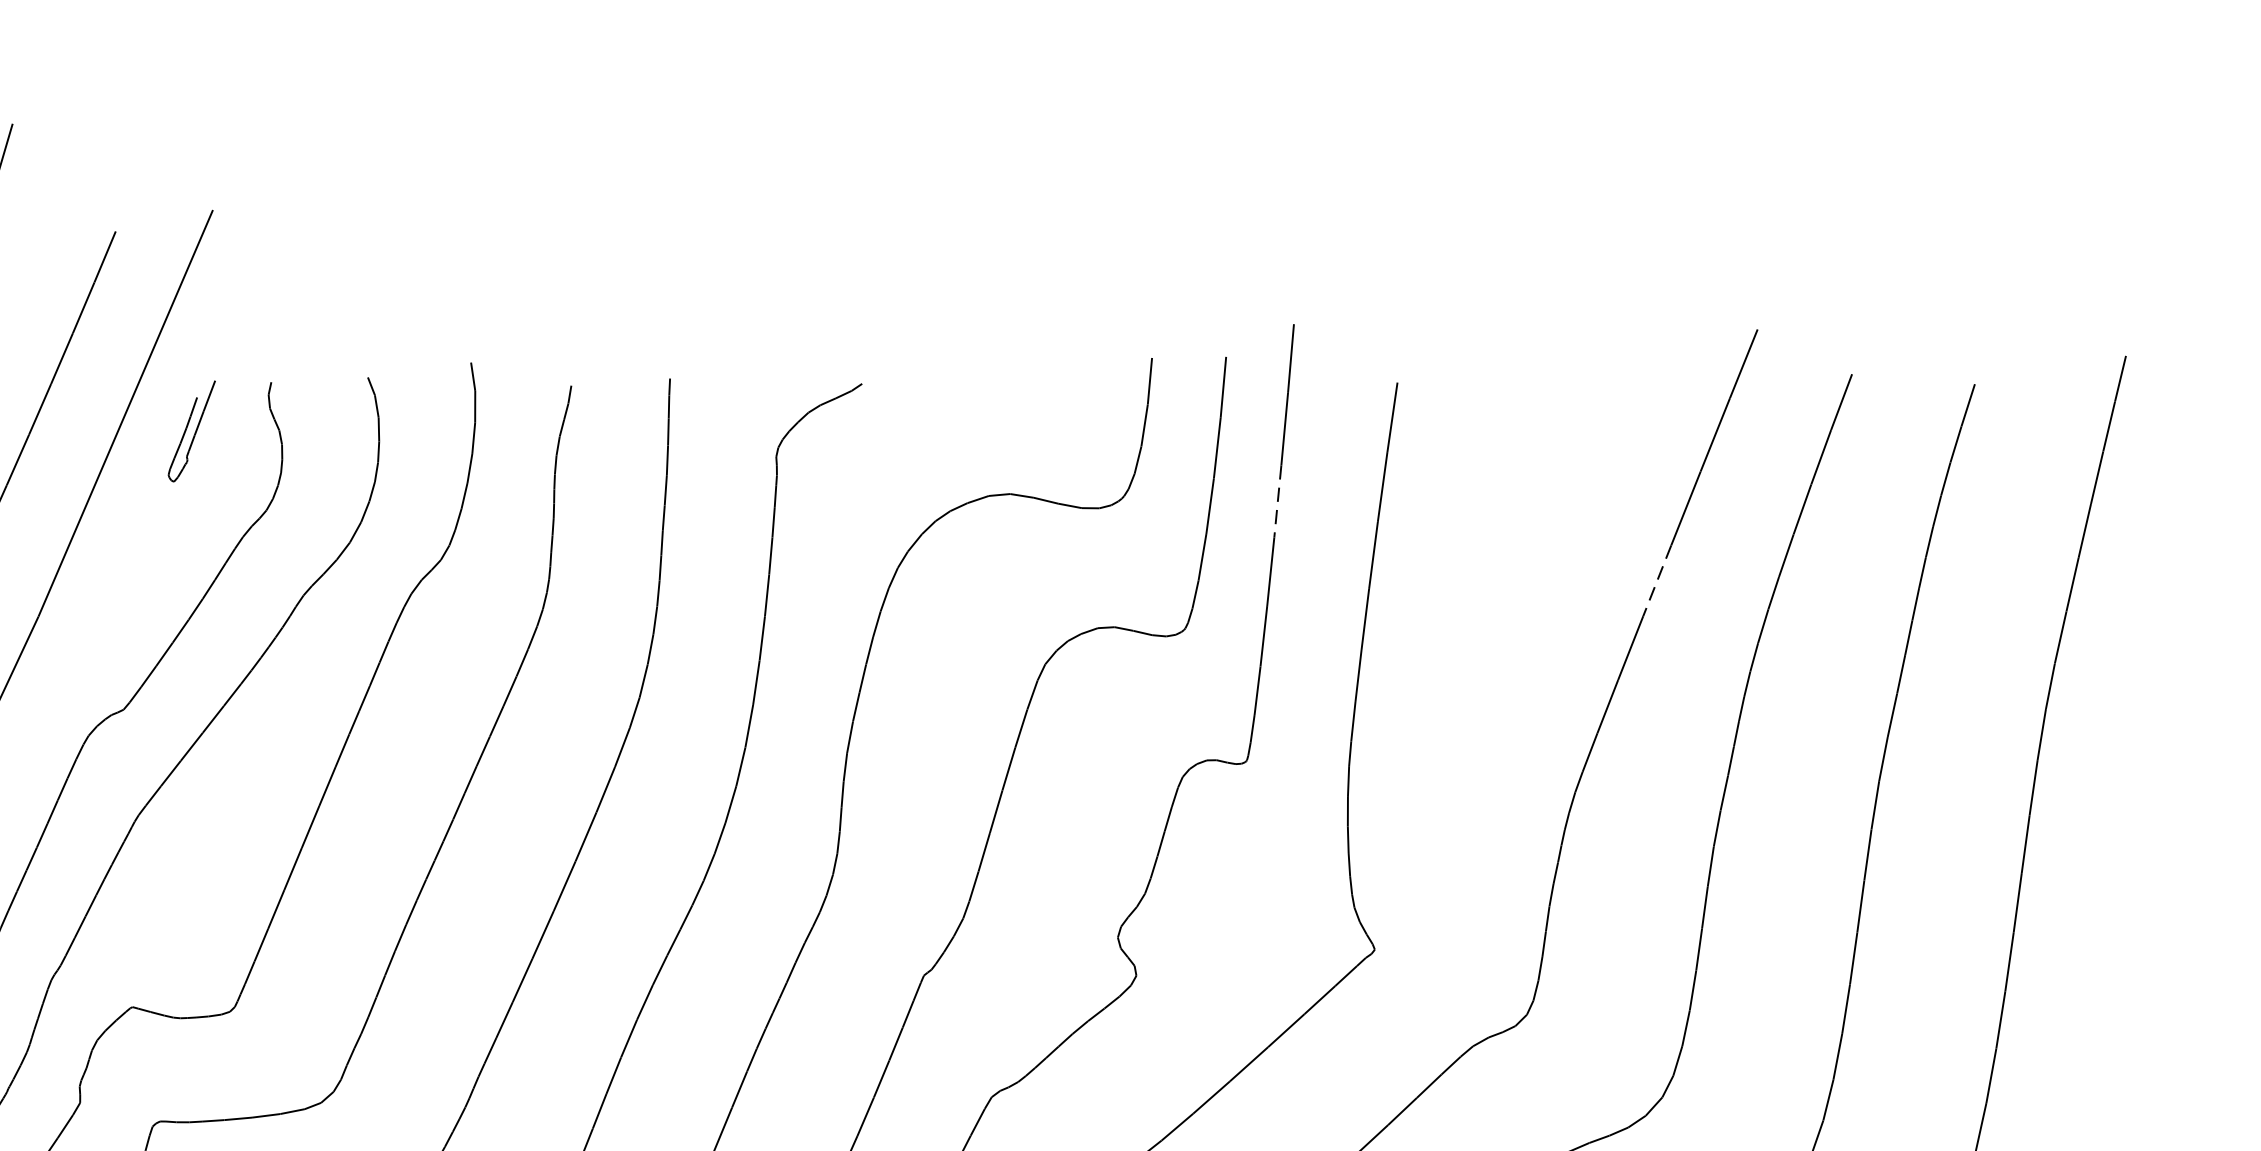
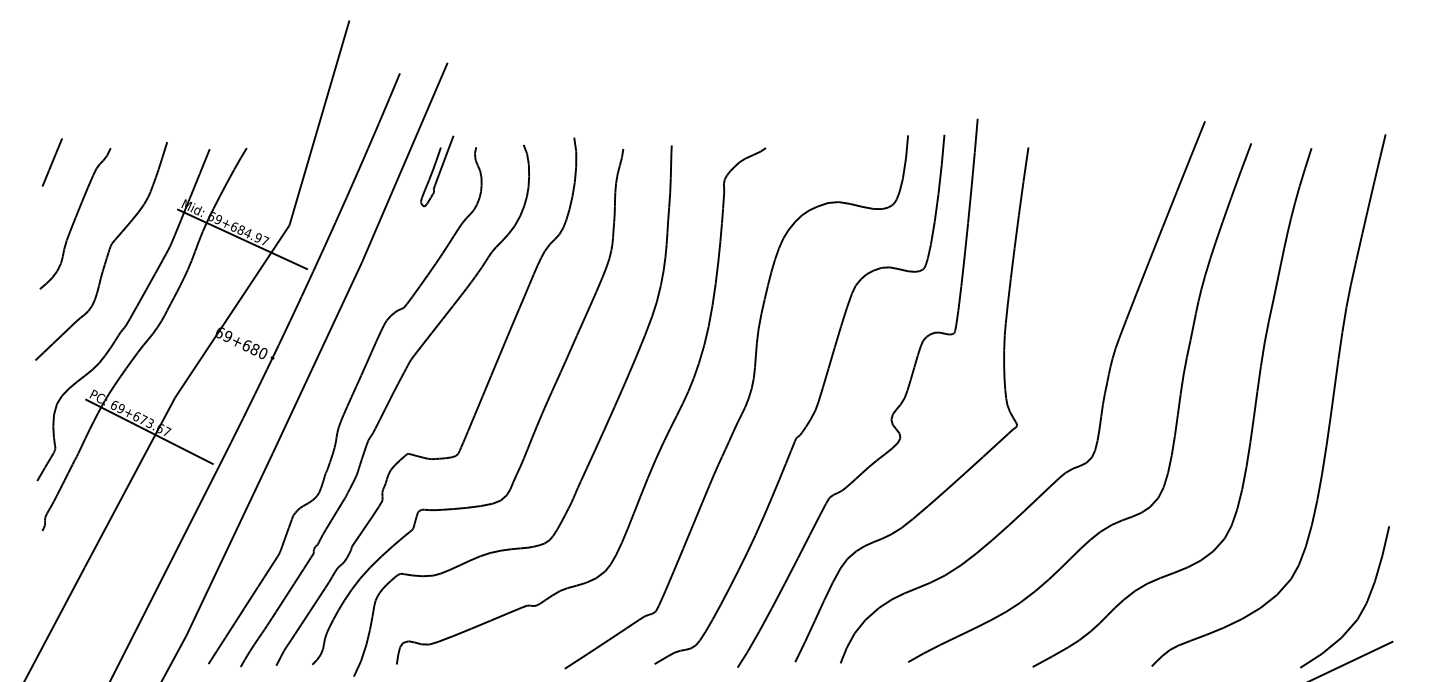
part: (192, 431) -> (437, 171), size x1.43
line: (1277, 501) -> (969, 205), dashed -> solid
line: (1656, 580) -> (1155, 244), dashed -> solid

